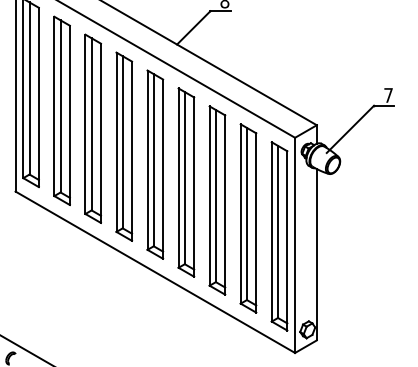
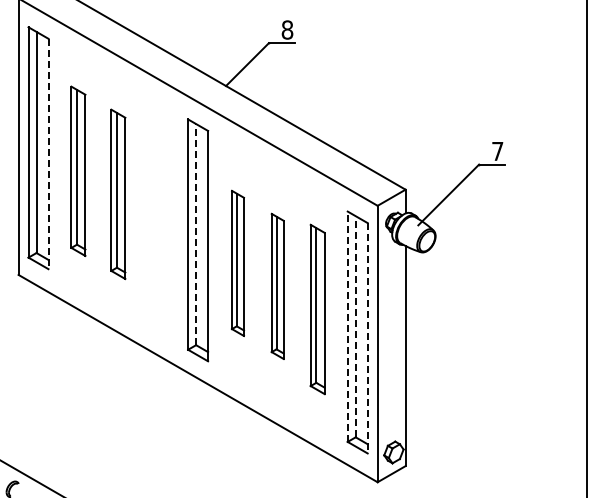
line: (38, 97) -> (48, 154), solid -> dashed
part: (62, 111) -> (78, 171), size x0.7
part: (93, 128) -> (118, 194), size x0.7
part: (124, 146) -> (158, 217), removed
line: (154, 160) -> (196, 234), solid -> dashed
part: (185, 182) -> (237, 263), size x0.6
part: (217, 200) -> (277, 286), size x0.6
part: (248, 218) -> (317, 309), size x0.7
line: (271, 231) -> (347, 326), solid -> dashed
line: (277, 231) -> (355, 326), solid -> dashed
line: (287, 241) -> (367, 338), solid -> dashed

